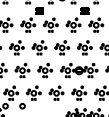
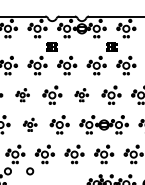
part: (16, 47) -> (22, 94), size x0.7
part: (61, 47) -> (81, 94), size x0.7
part: (22, 70) -> (30, 124), size x0.7

